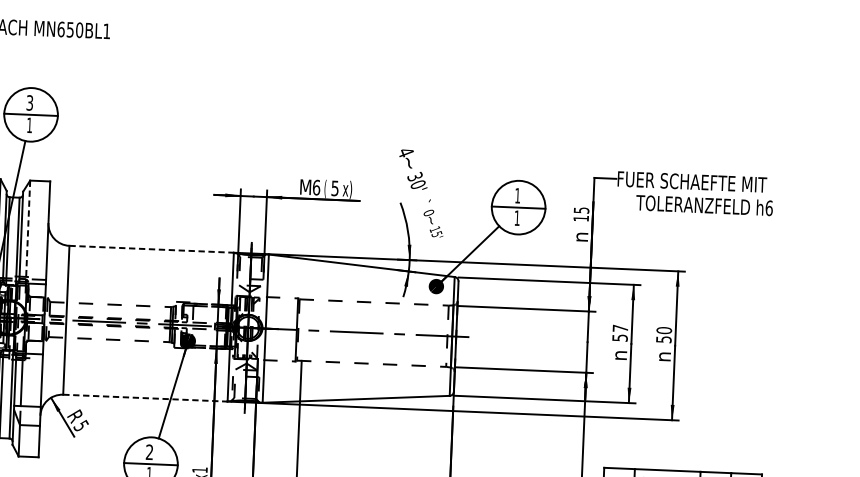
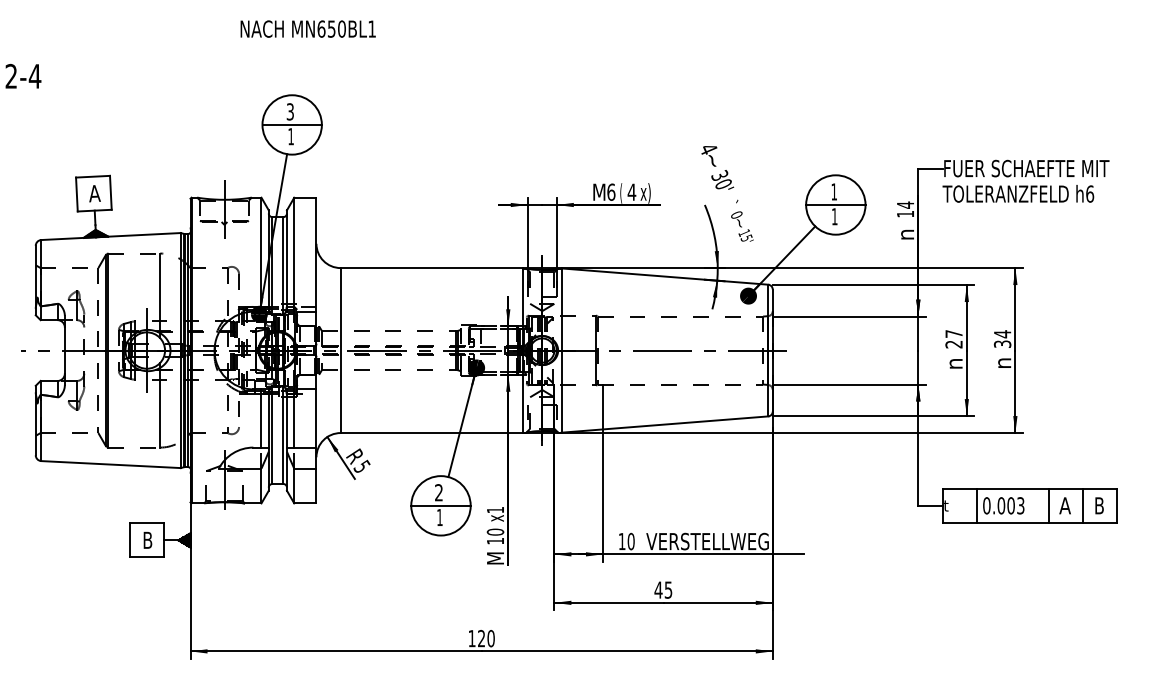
text: (334, 187) -> (631, 191), 5 -> 4
text: (704, 205) -> (1018, 193), moved
text: (581, 209) -> (905, 204), 15 -> 14
line: (28, 232) -> (294, 255), dashed -> solid
line: (152, 249) -> (432, 268), dashed -> solid
text: (664, 334) -> (1002, 338), 50 -> 34
text: (619, 337) -> (953, 344), 57 -> 27
line: (146, 398) -> (432, 433), dashed -> solid

